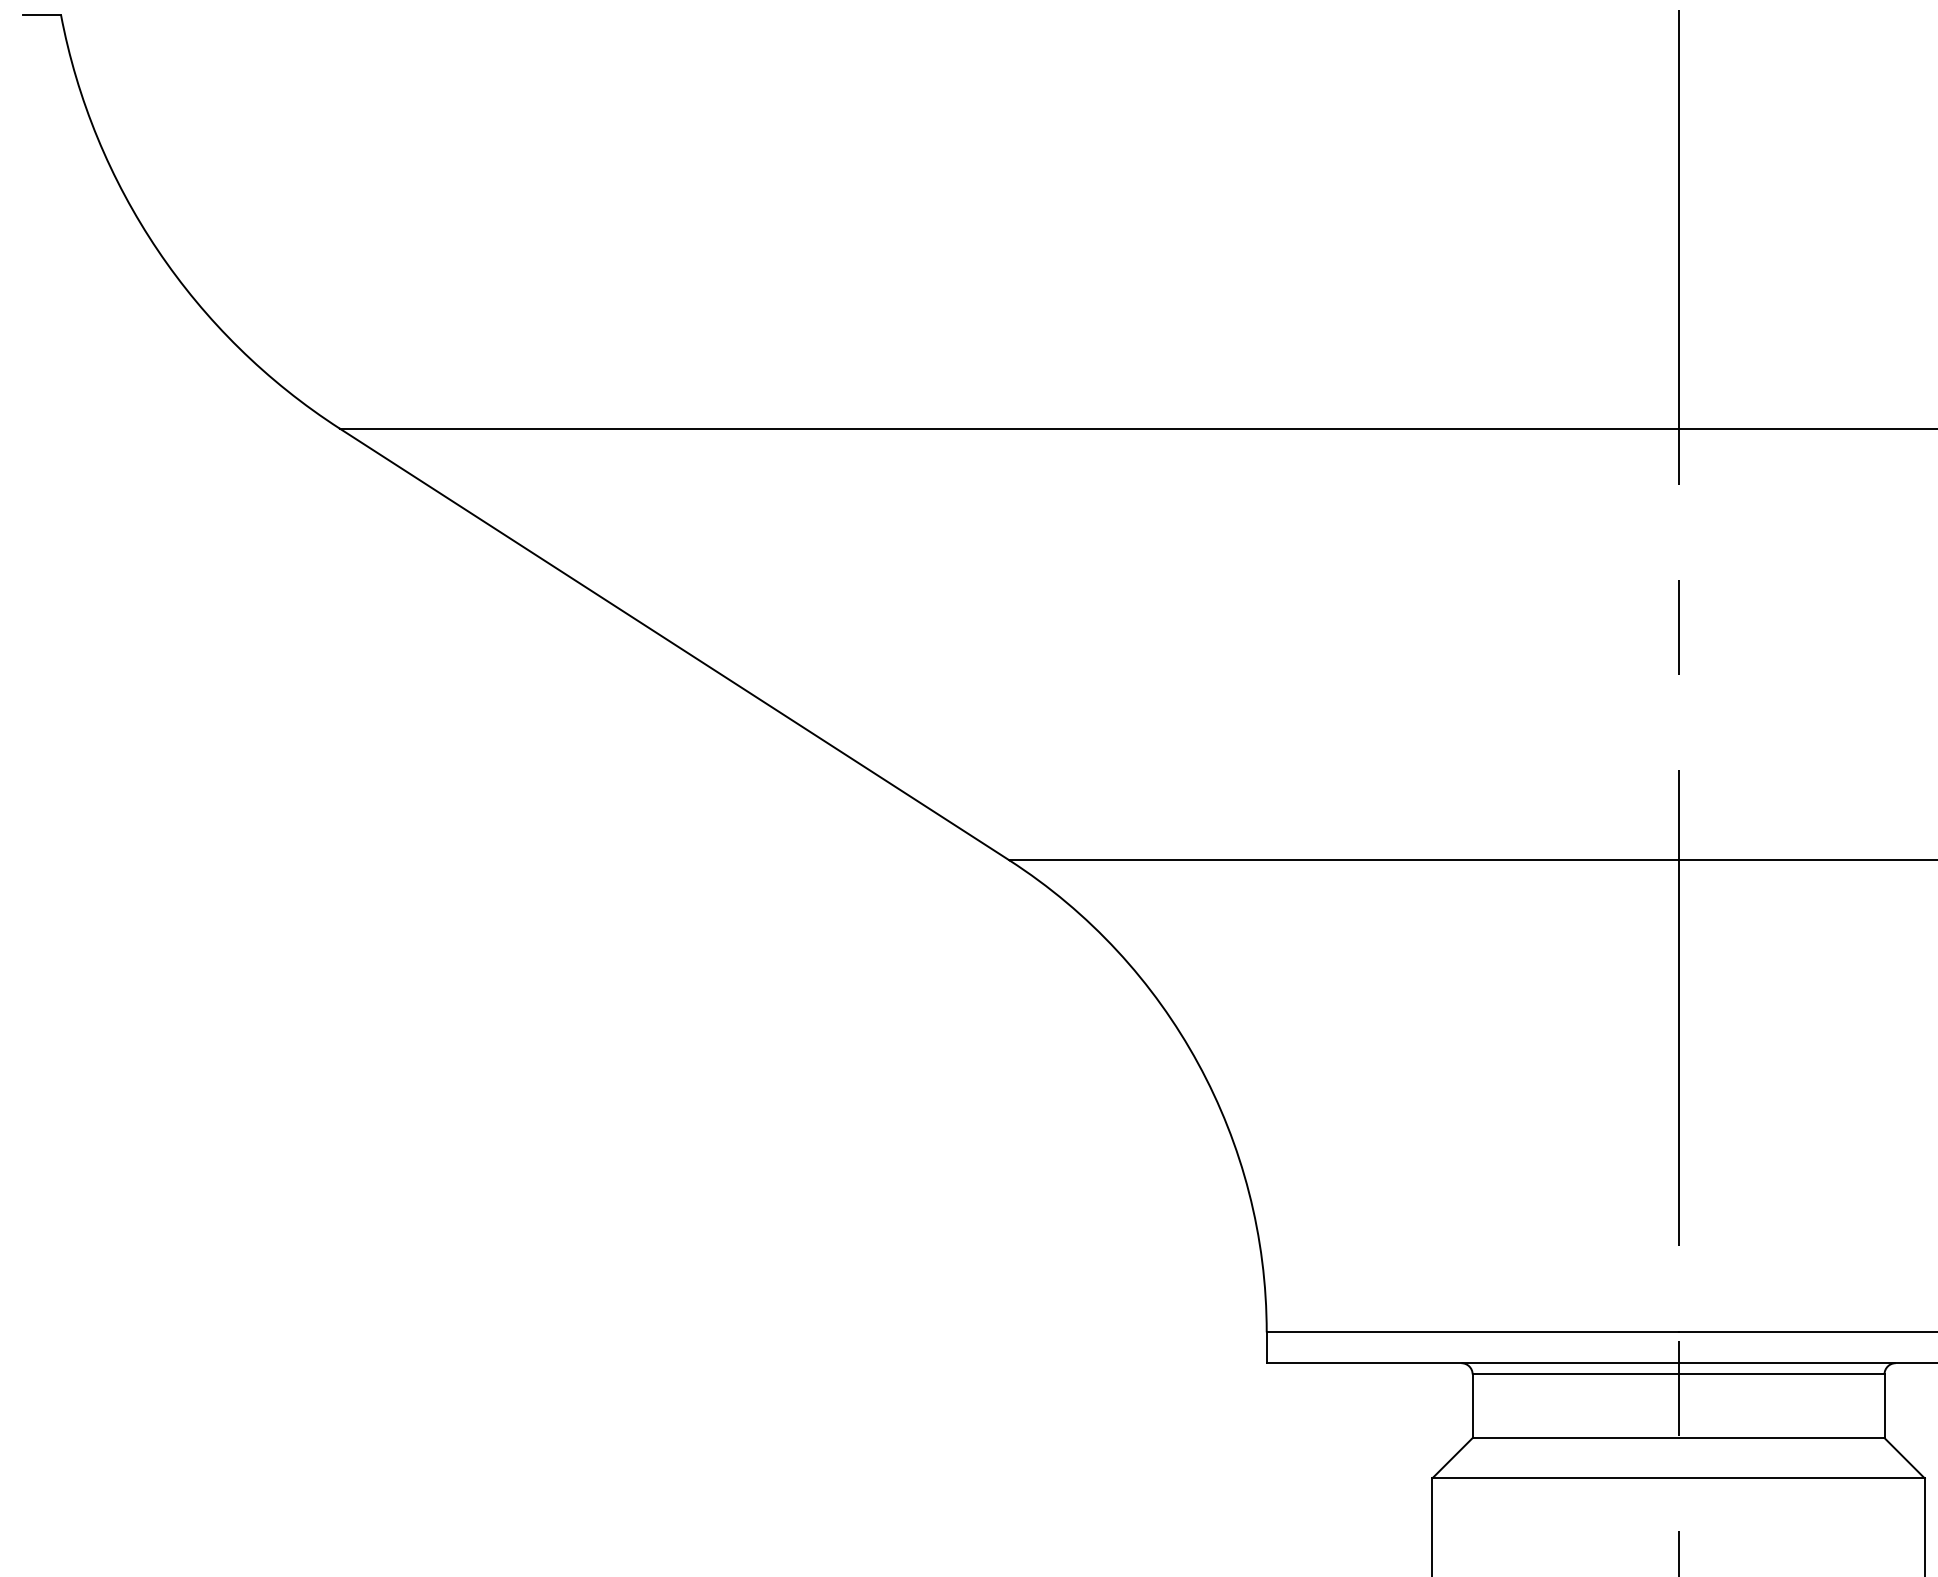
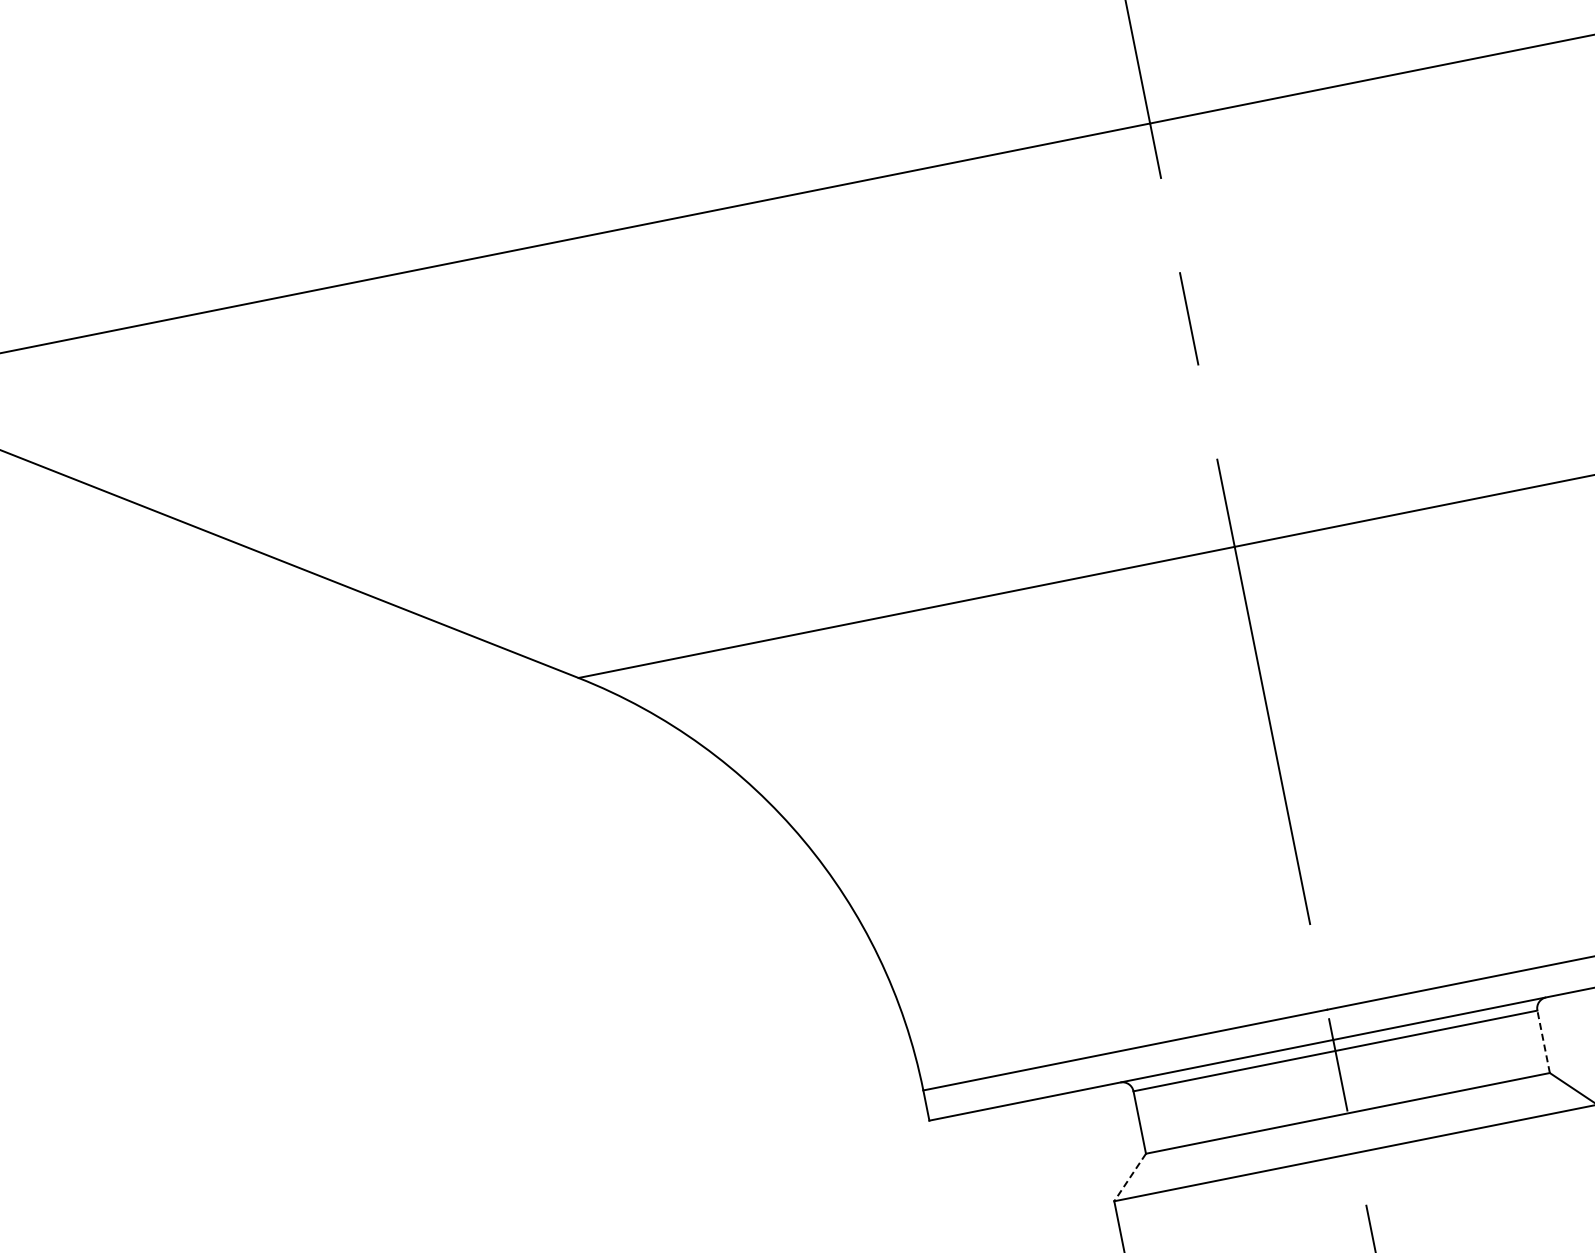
line: (1884, 1406) -> (1543, 1042), solid -> dashed
line: (1452, 1458) -> (1130, 1177), solid -> dashed

